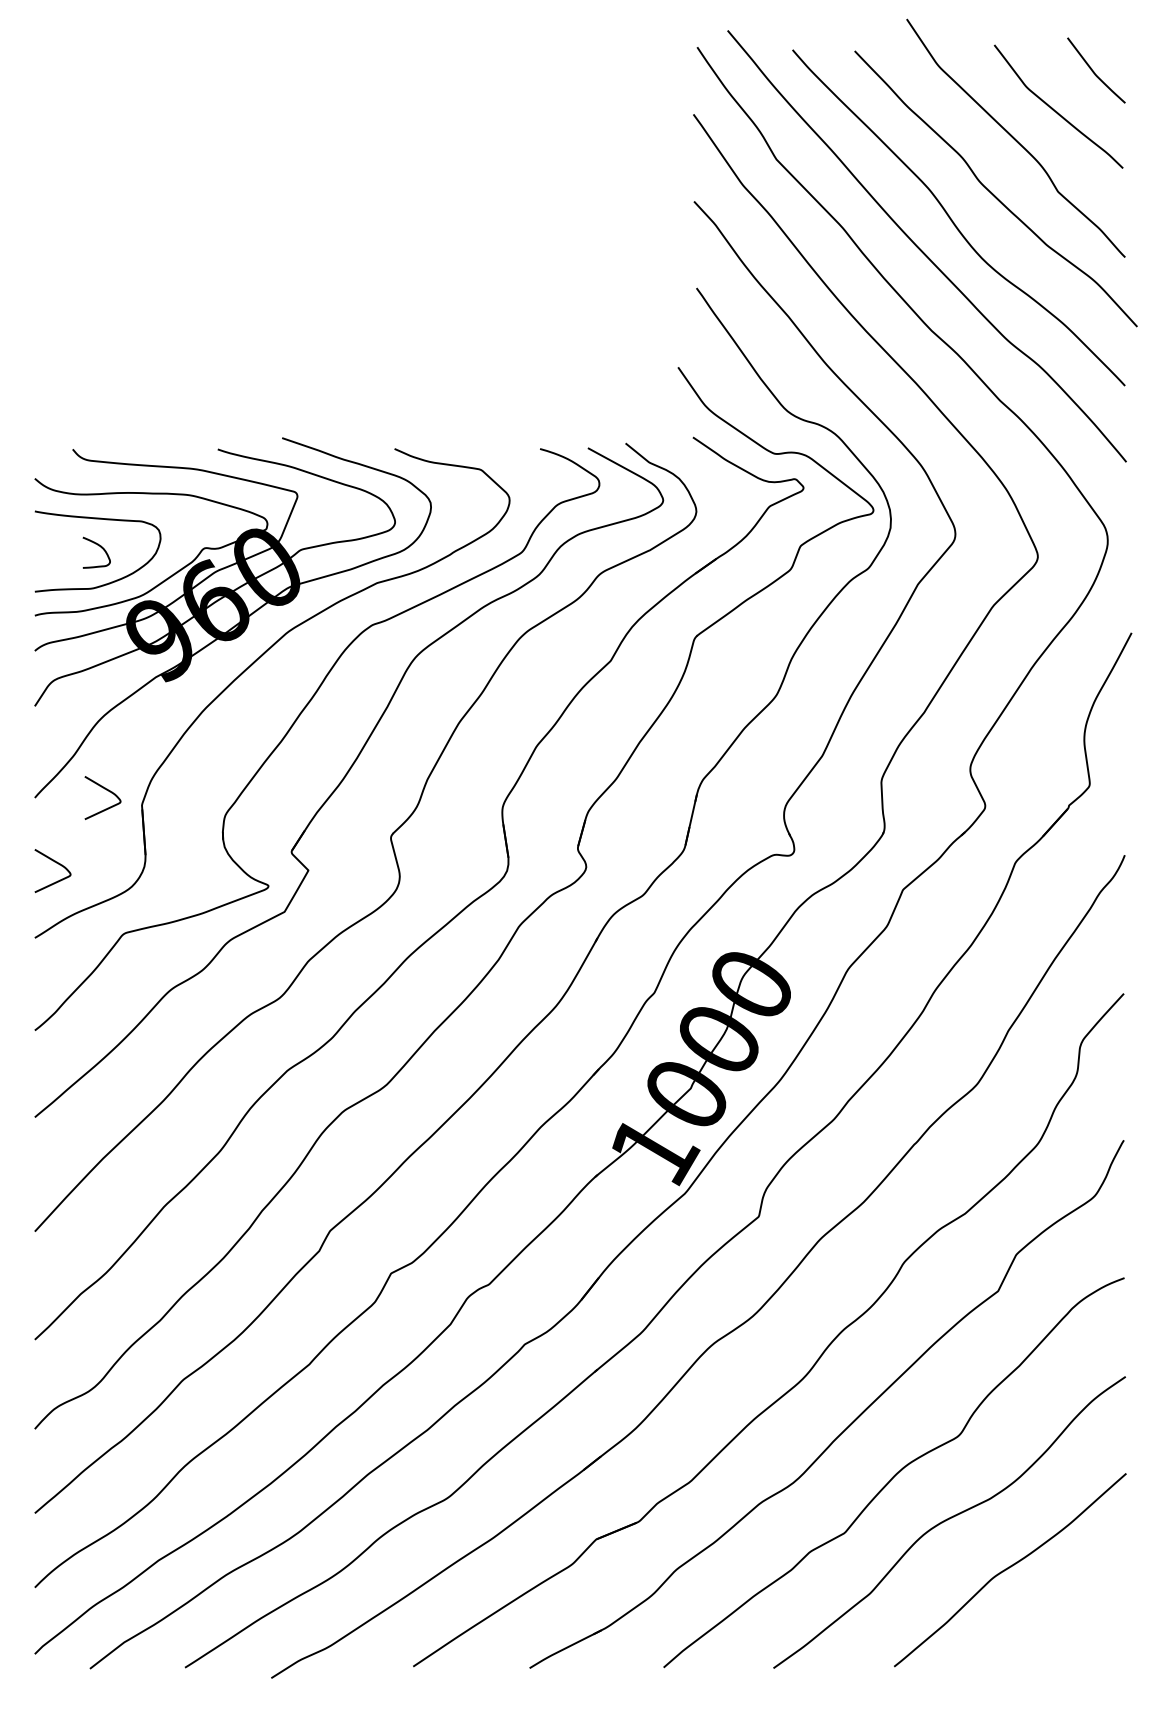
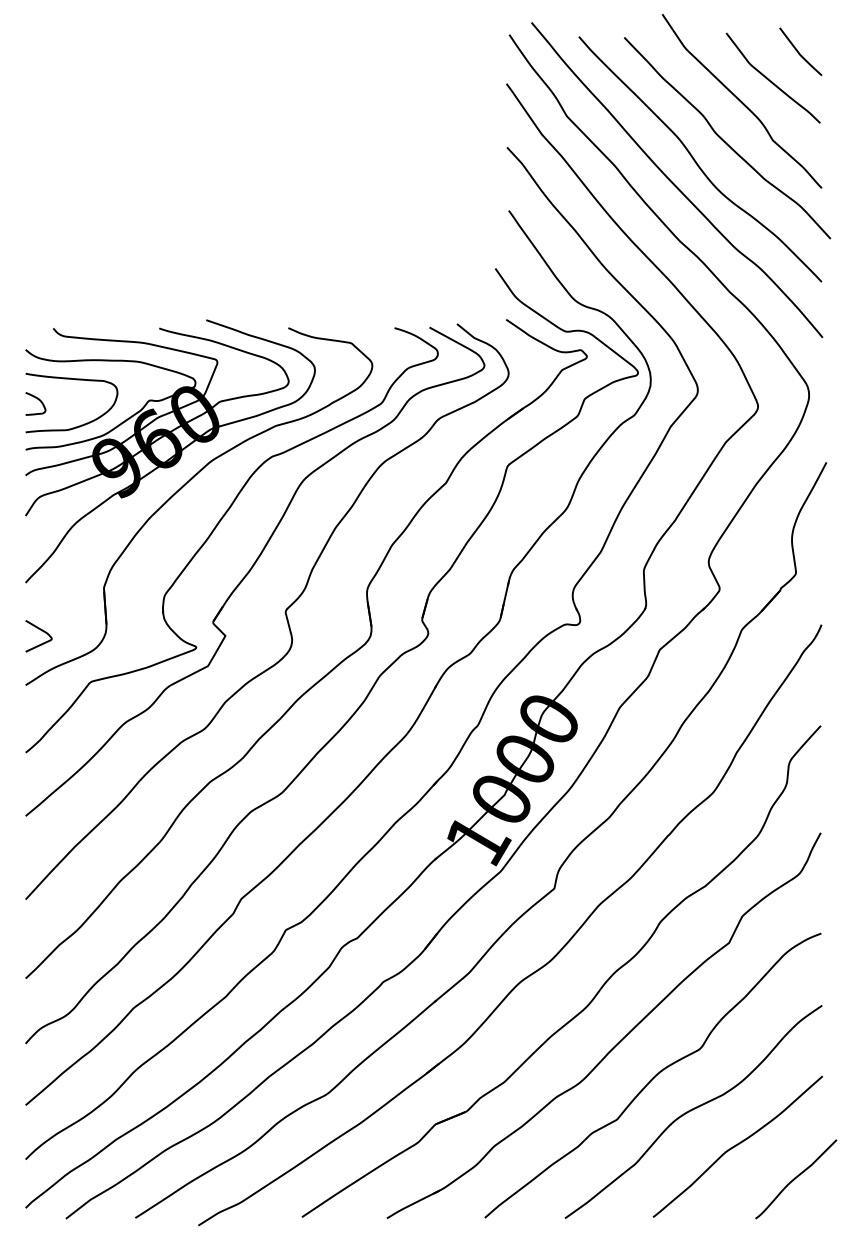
curve: (100, 547) -> (38, 400), moved
curve: (106, 790) -> (77, 577), removed
curve: (1090, 1613) -> (796, 1178), added

